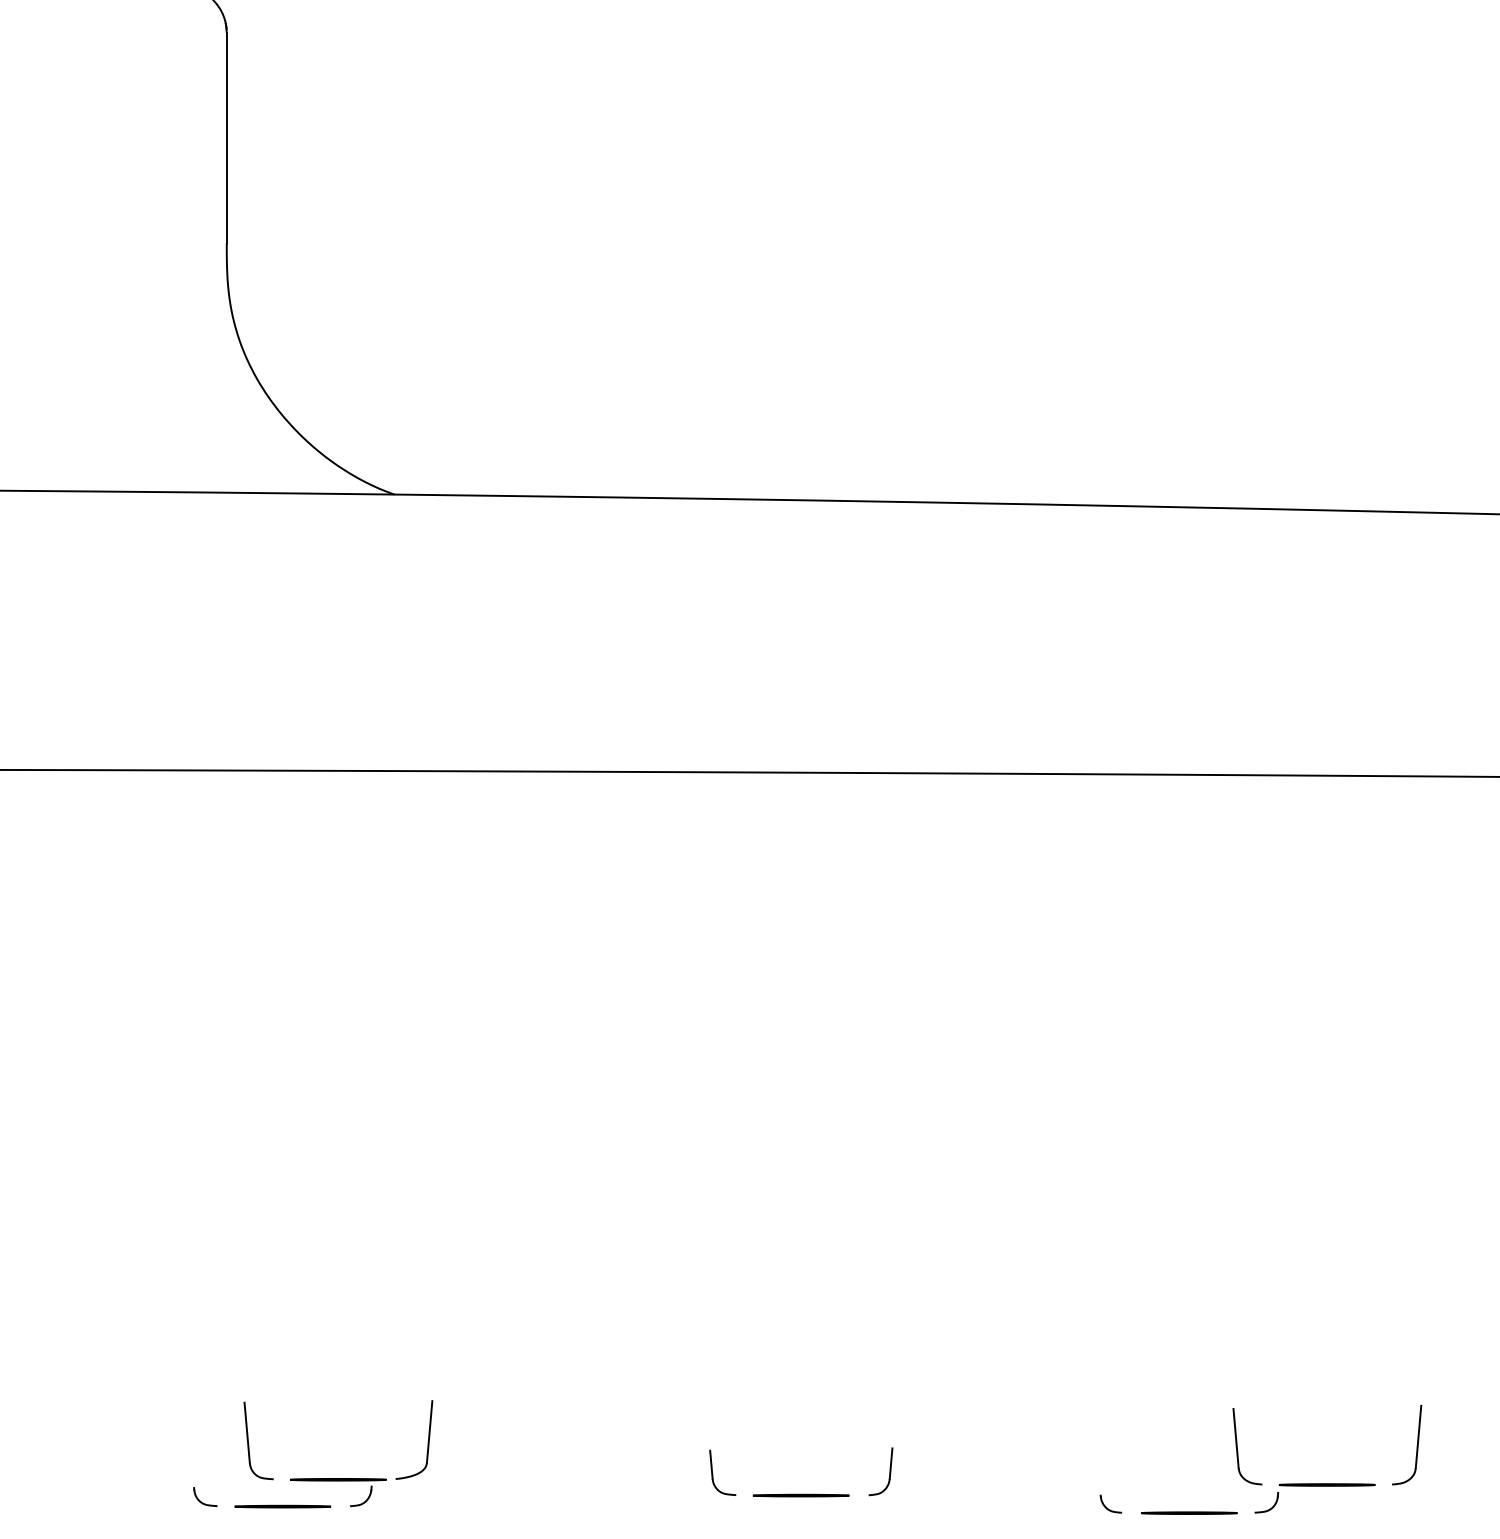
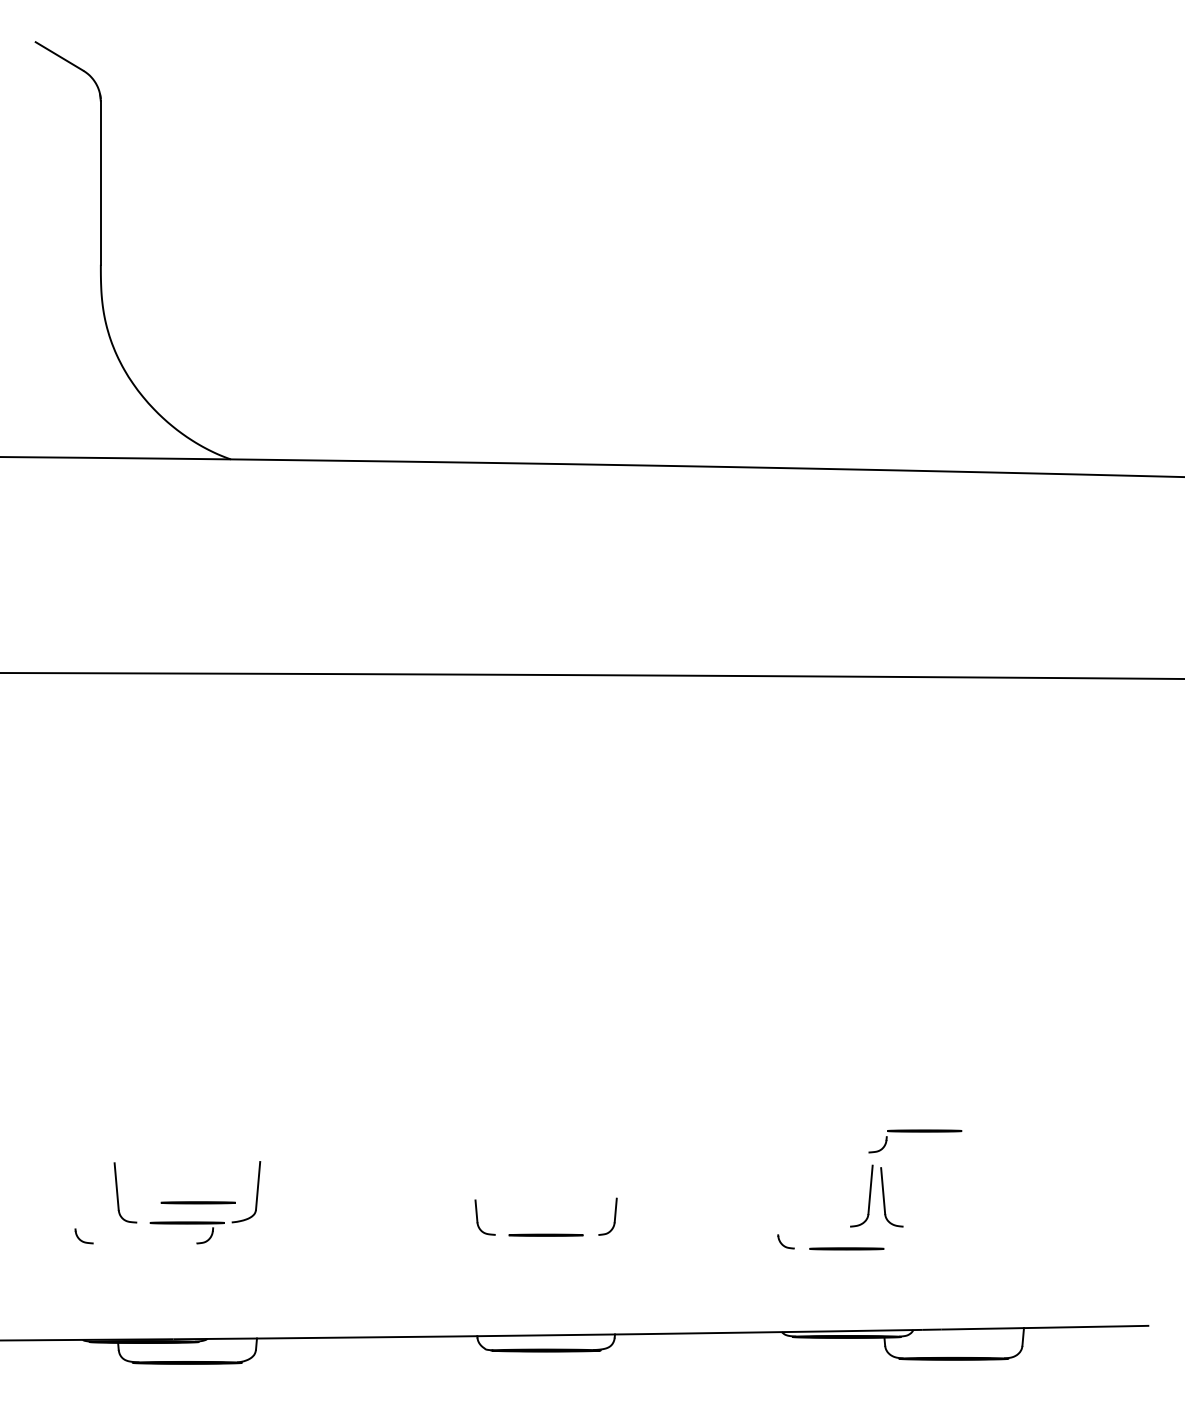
part: (1415, 1448) -> (868, 1198), moved
part: (1315, 1486) -> (915, 1132), moved
line: (281, 1506) -> (197, 1202), moved

